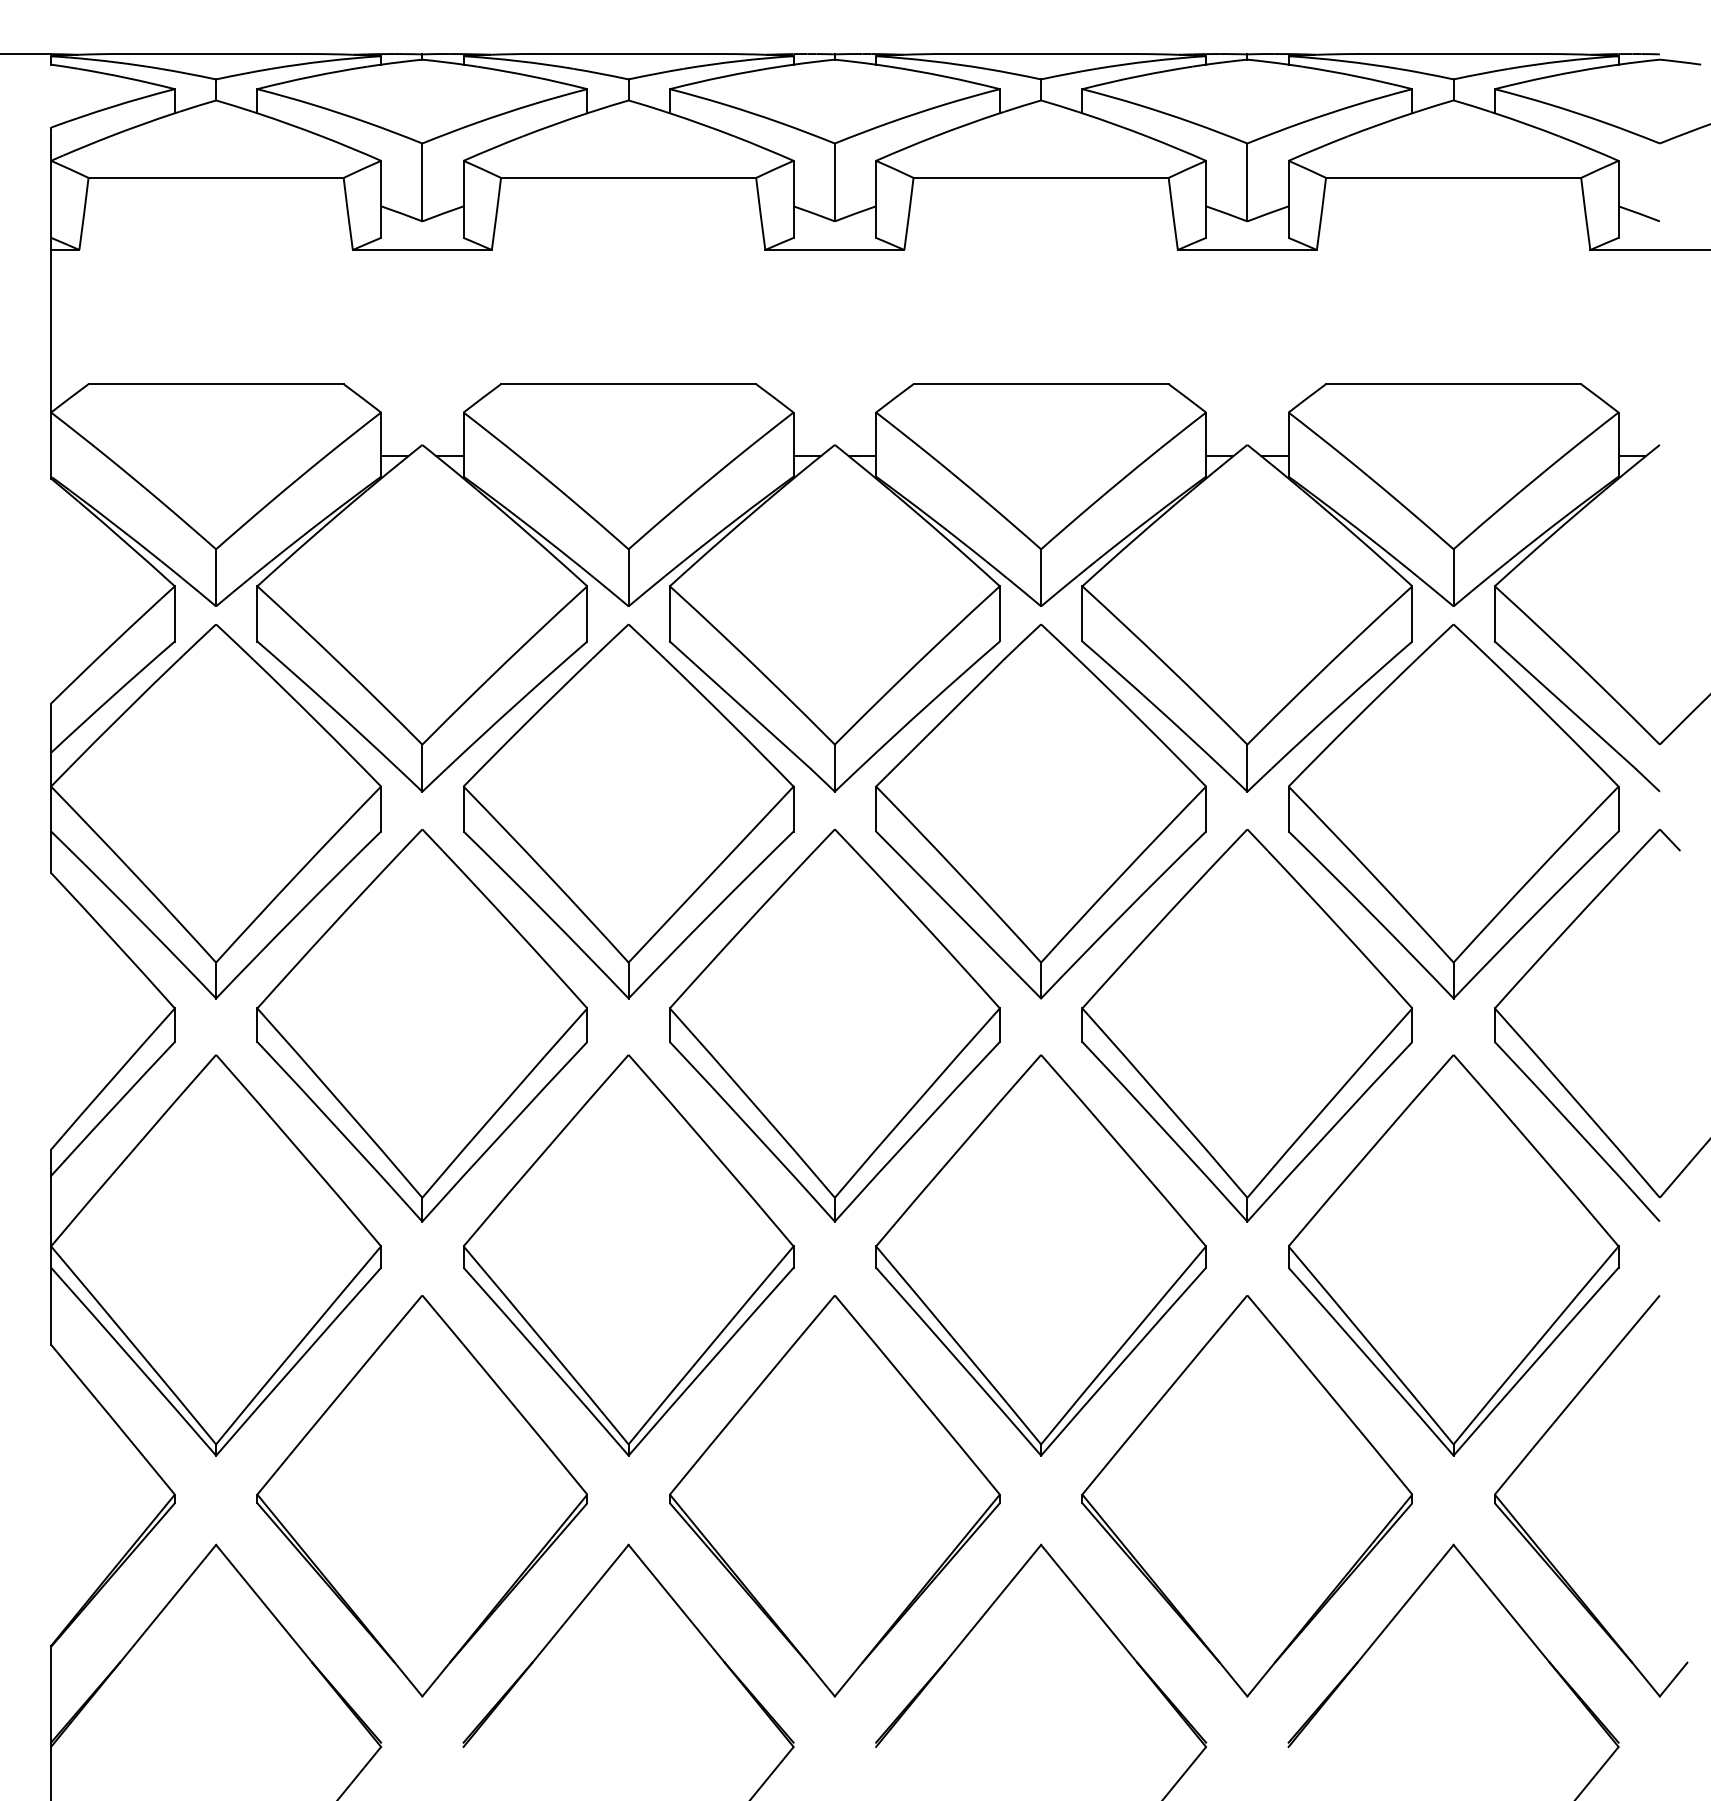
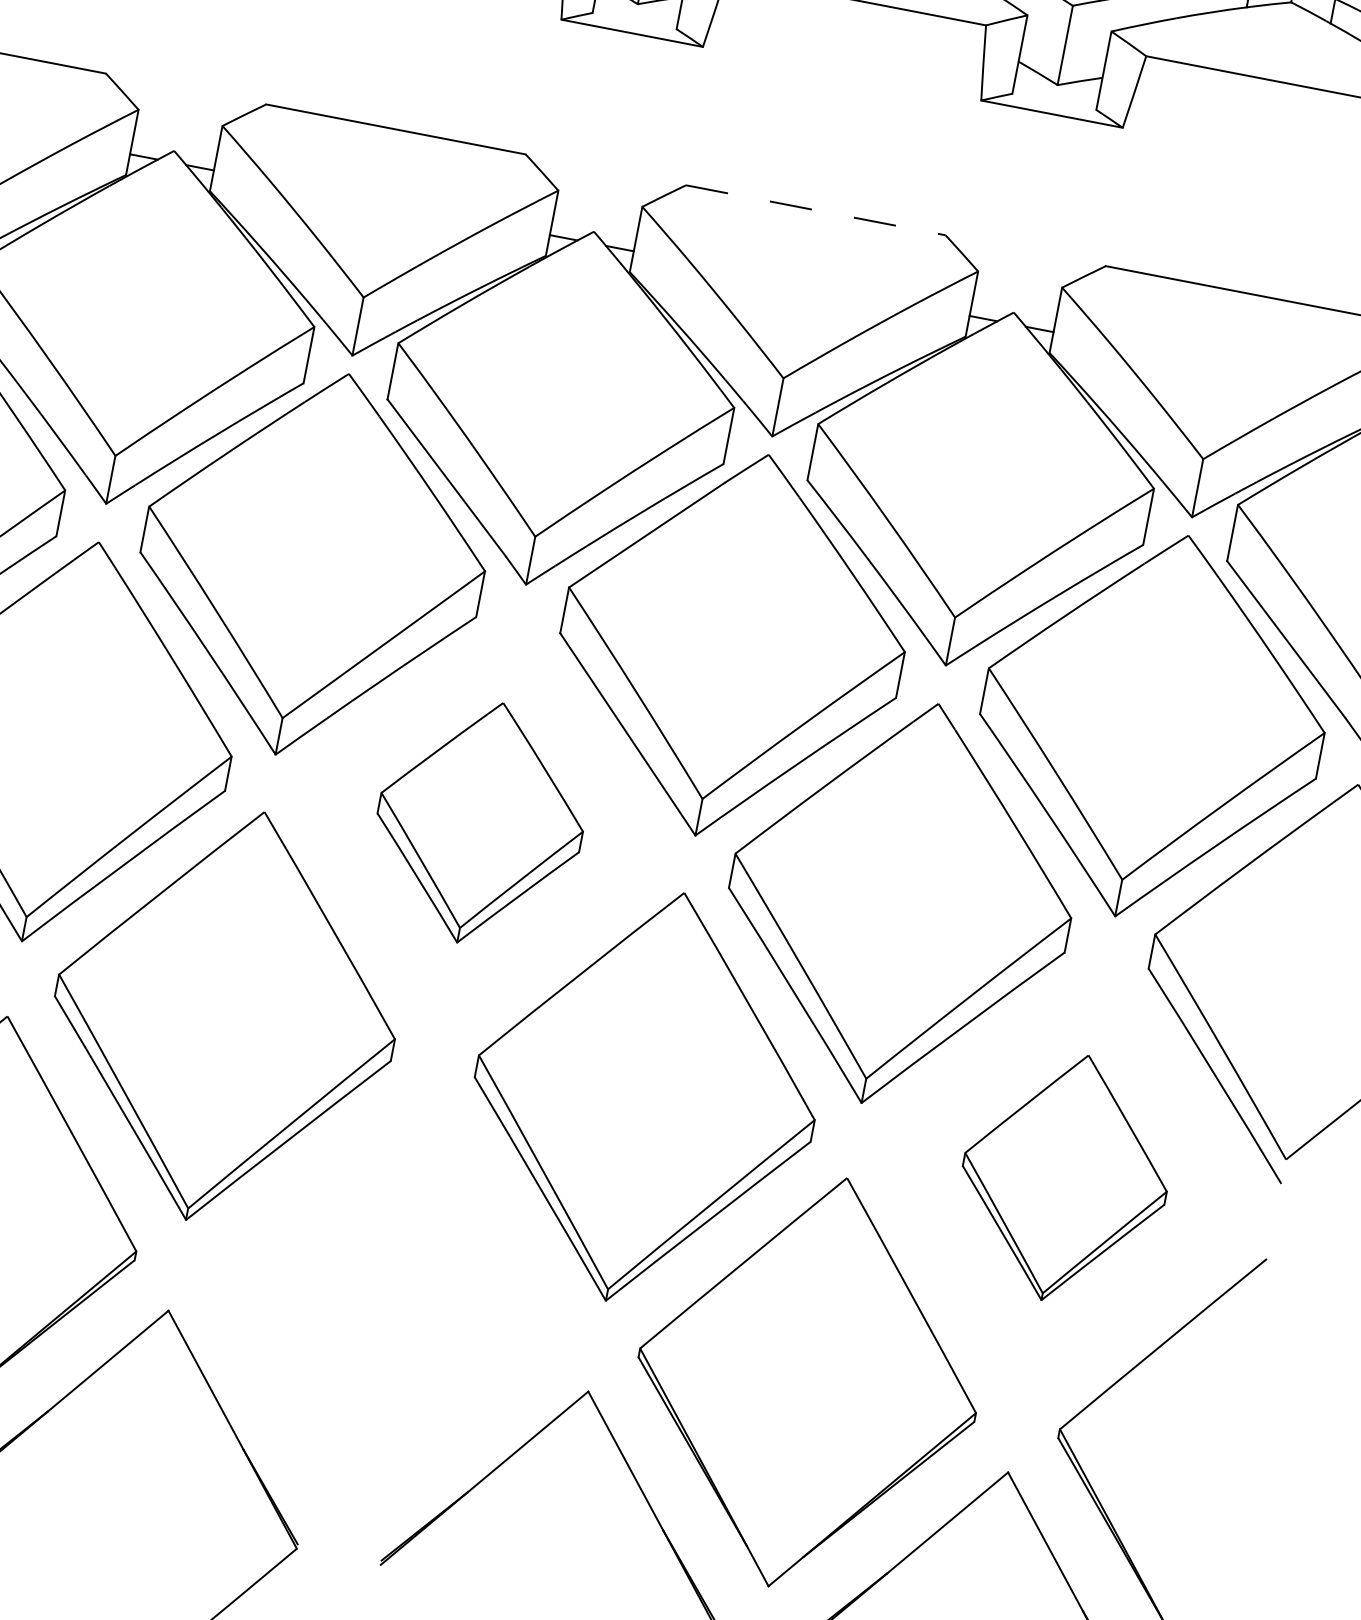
line: (1041, 384) -> (816, 210), solid -> dashed
part: (834, 1025) -> (479, 822), size x0.6
part: (1453, 1255) -> (1064, 1177), size x0.6
part: (834, 1496) -> (387, 1301), removed

